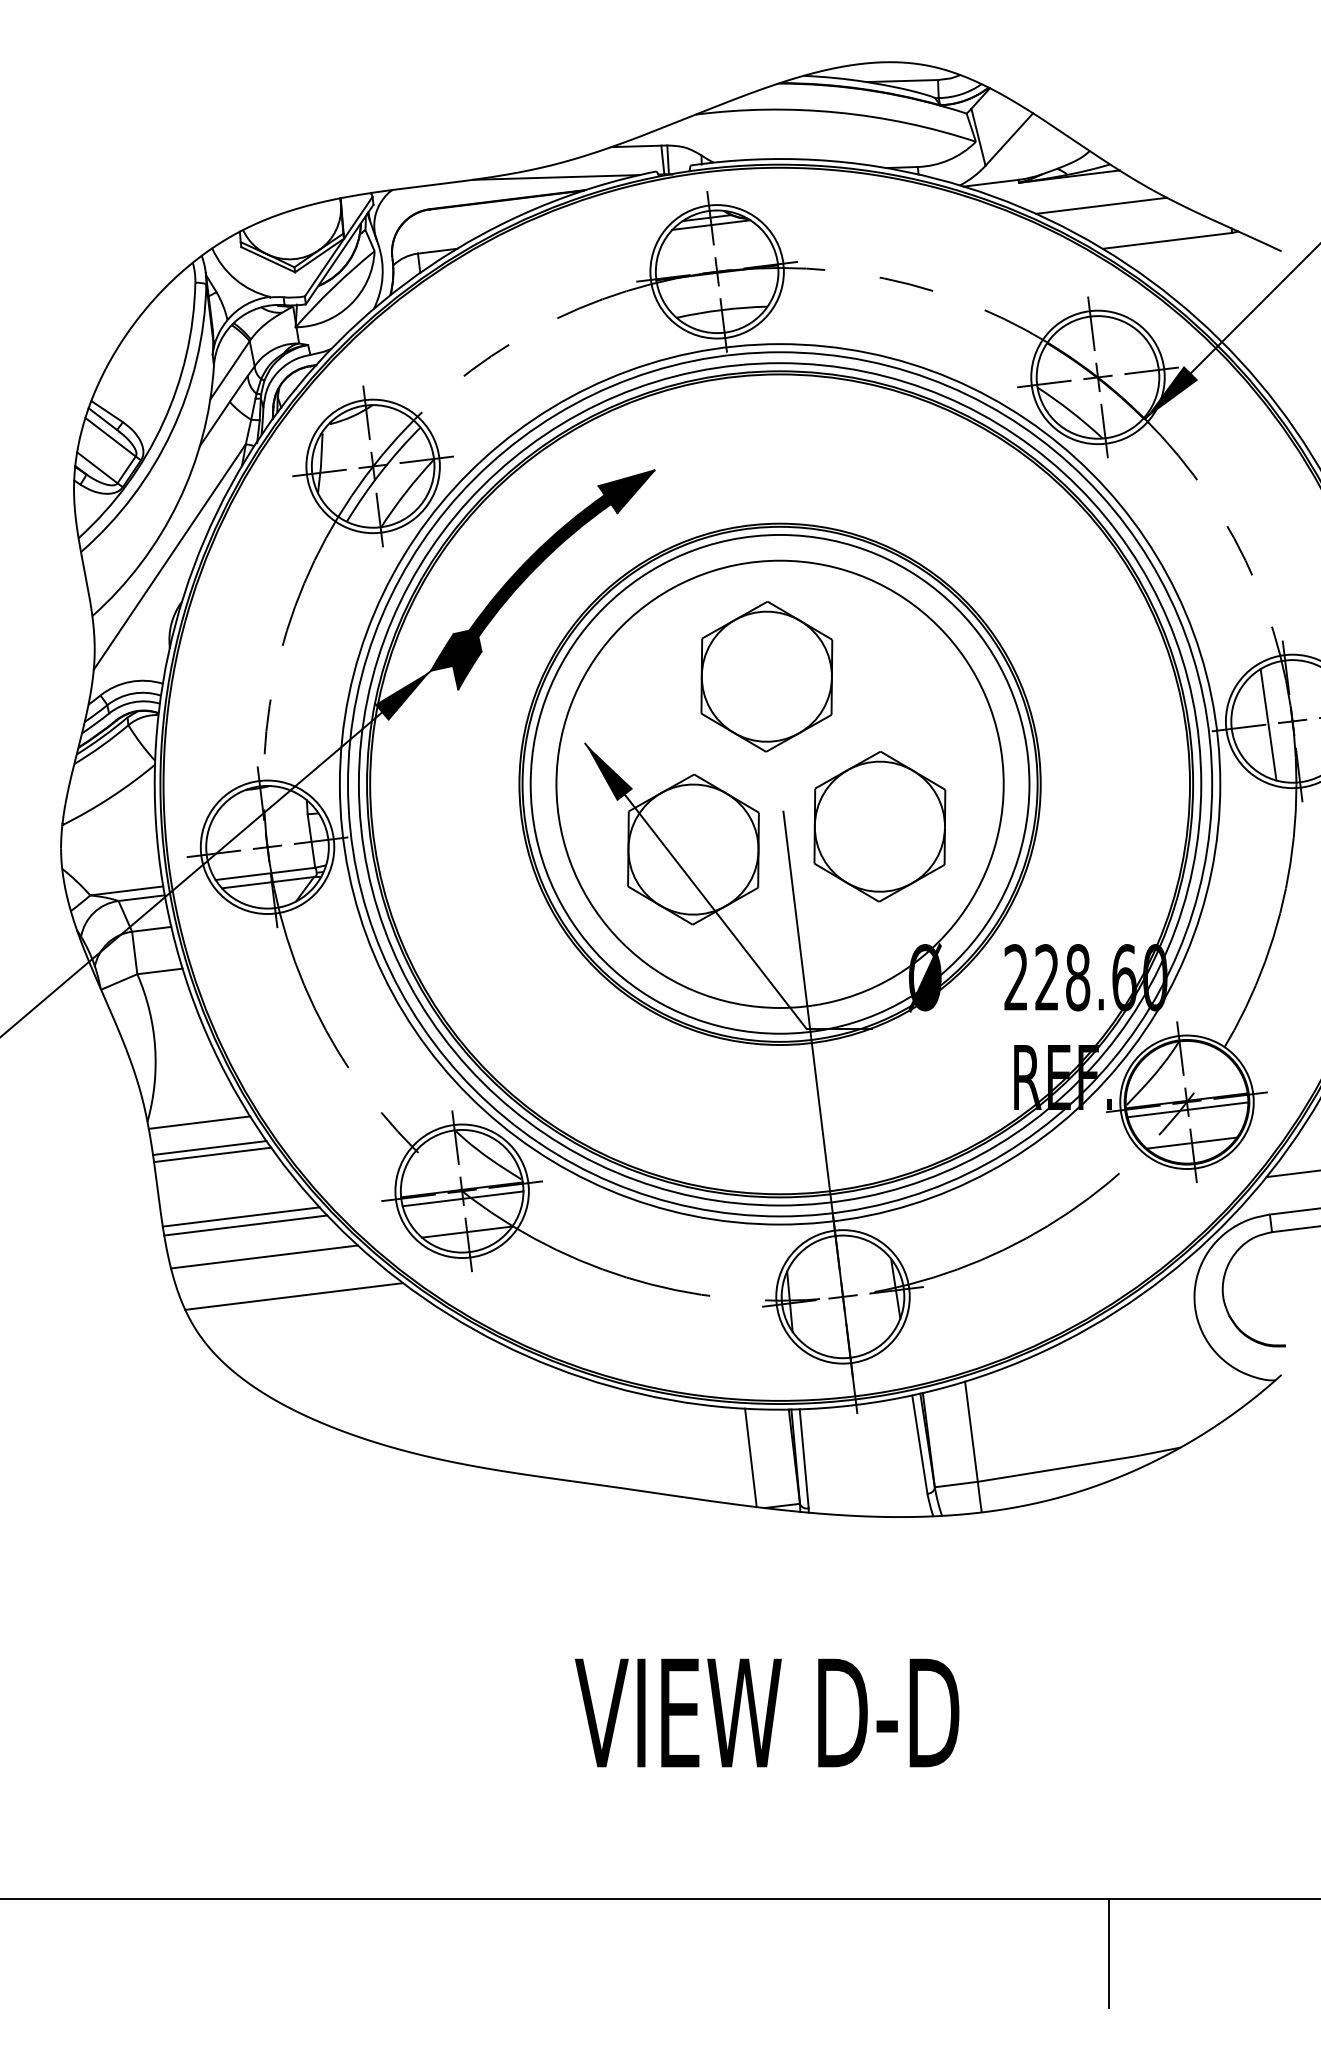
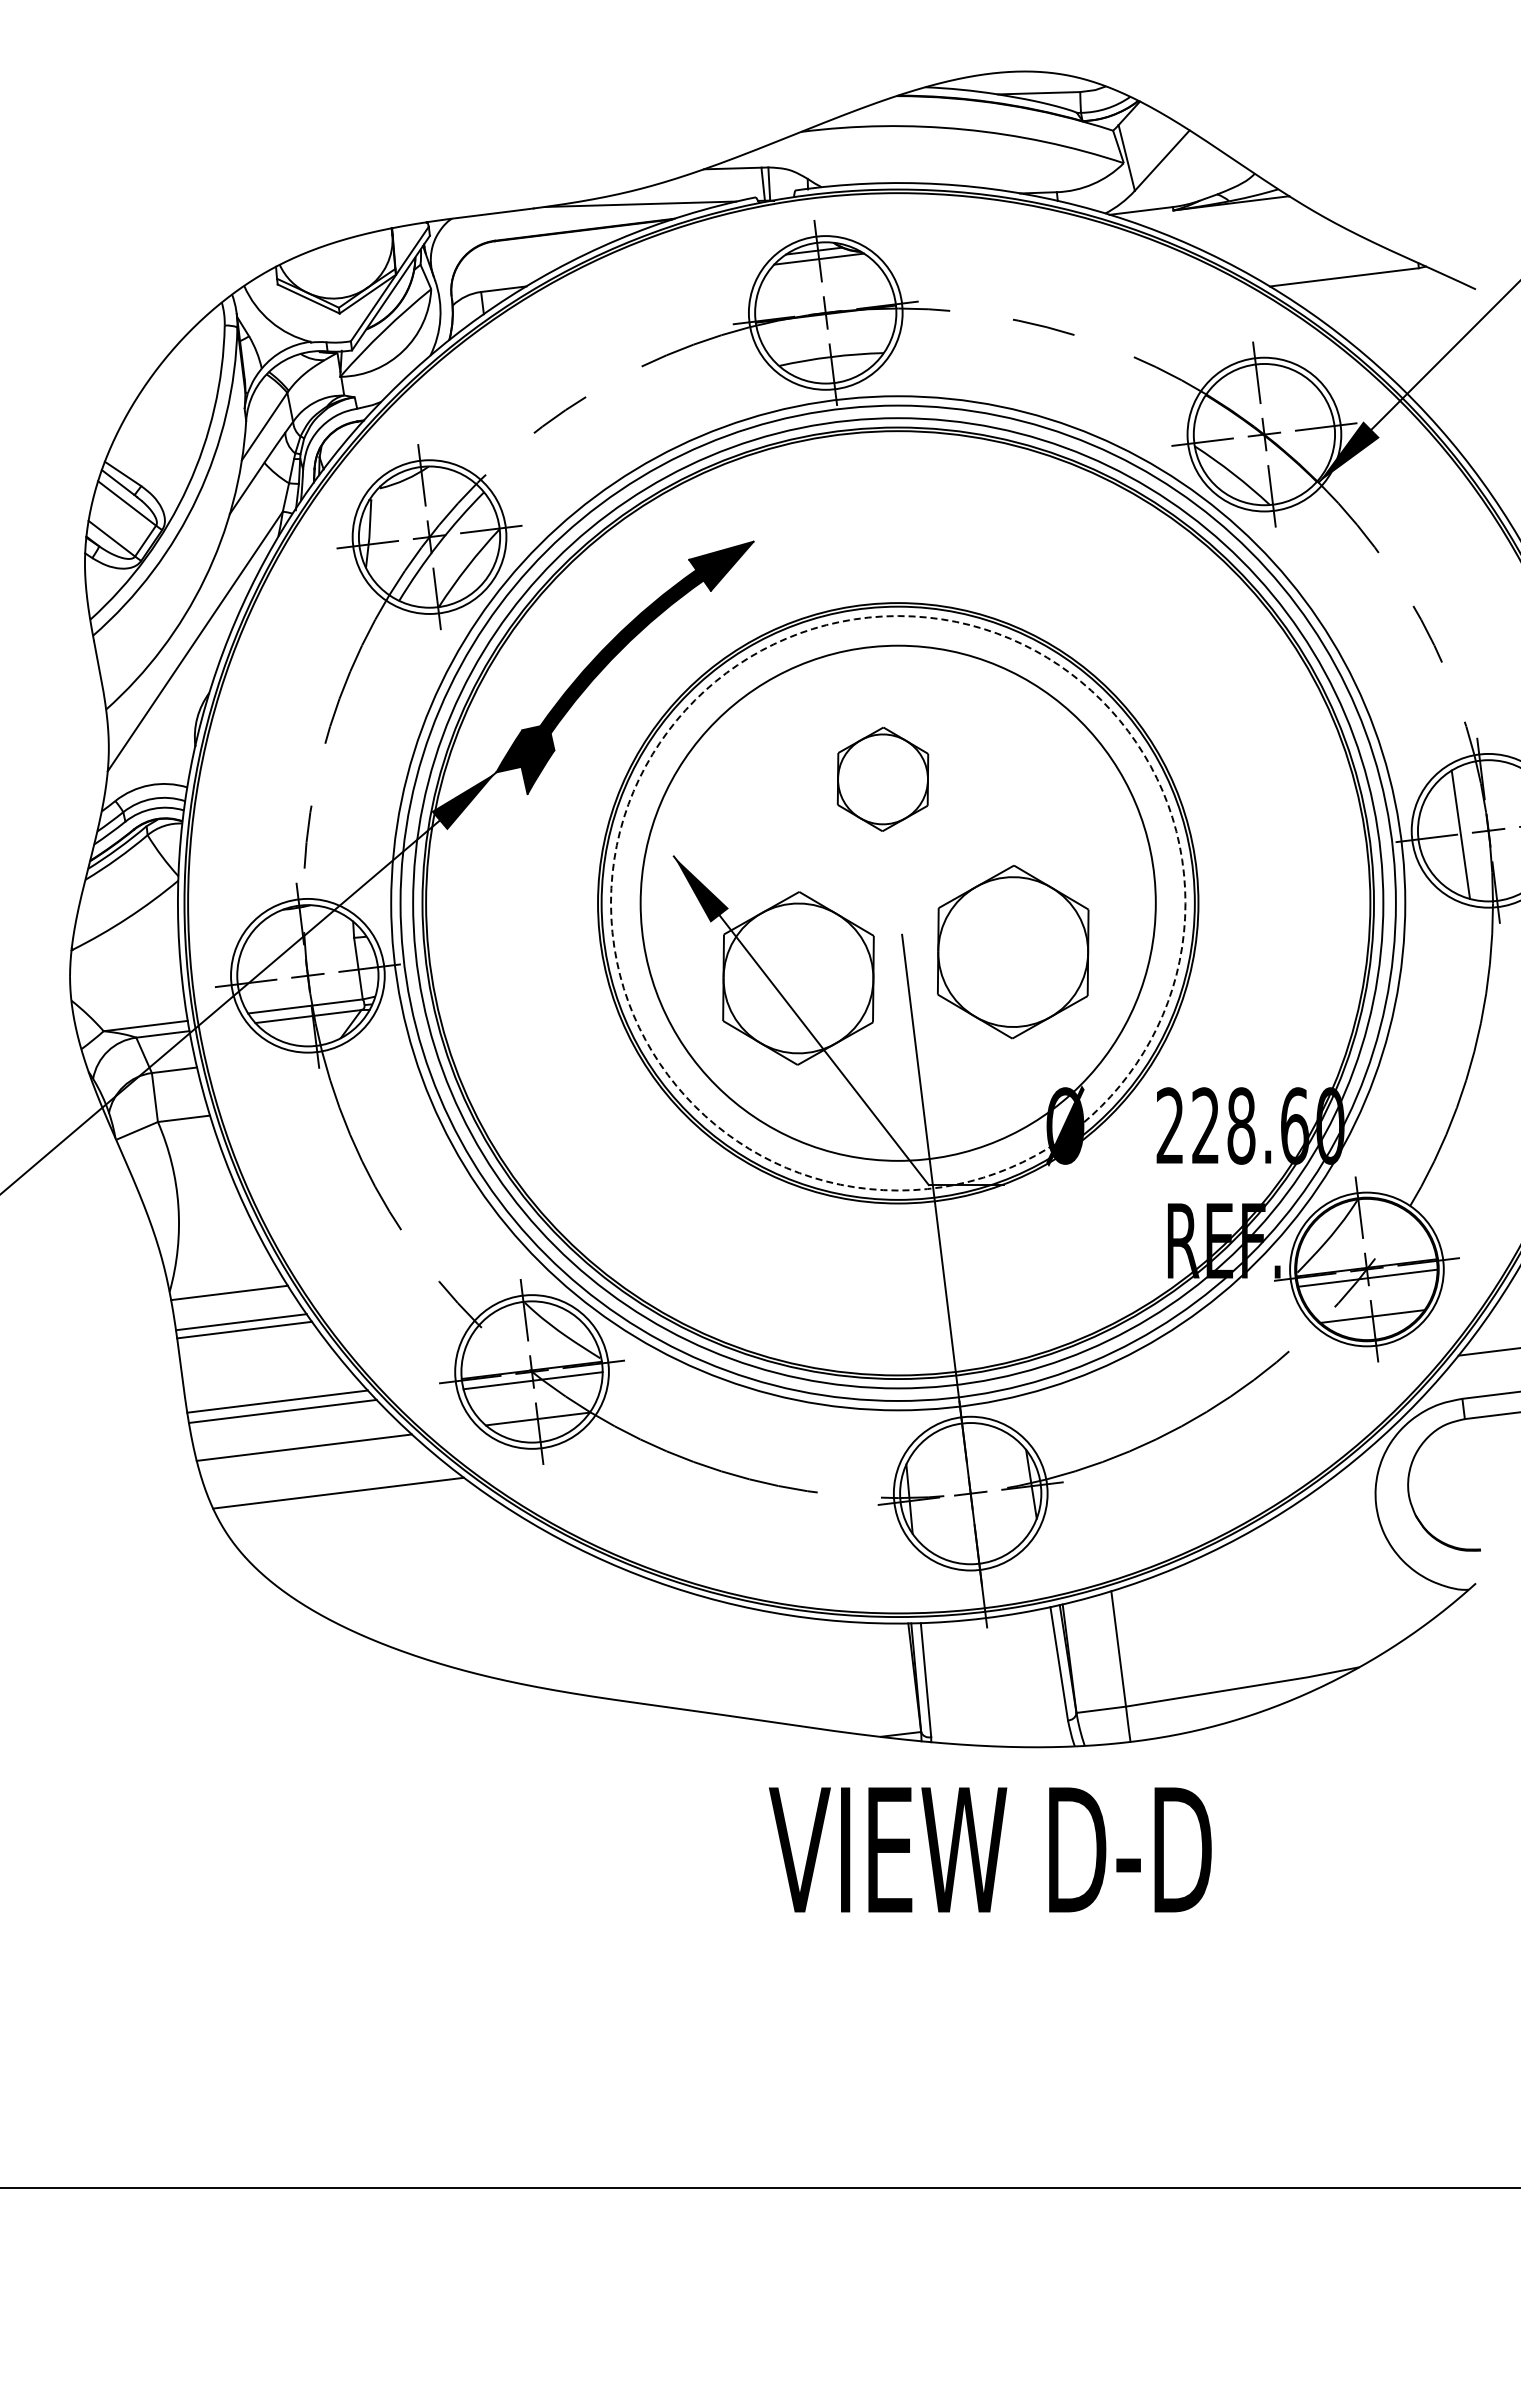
line: (1101, 205) -> (1268, 236), removed
part: (766, 676) -> (882, 779), size x0.6
circle: (780, 784) -> (898, 903), solid -> dashed
line: (750, 1457) -> (864, 1678), removed
text: (767, 1712) -> (990, 1849), moved
line: (1109, 1953) -> (1277, 2249), removed

